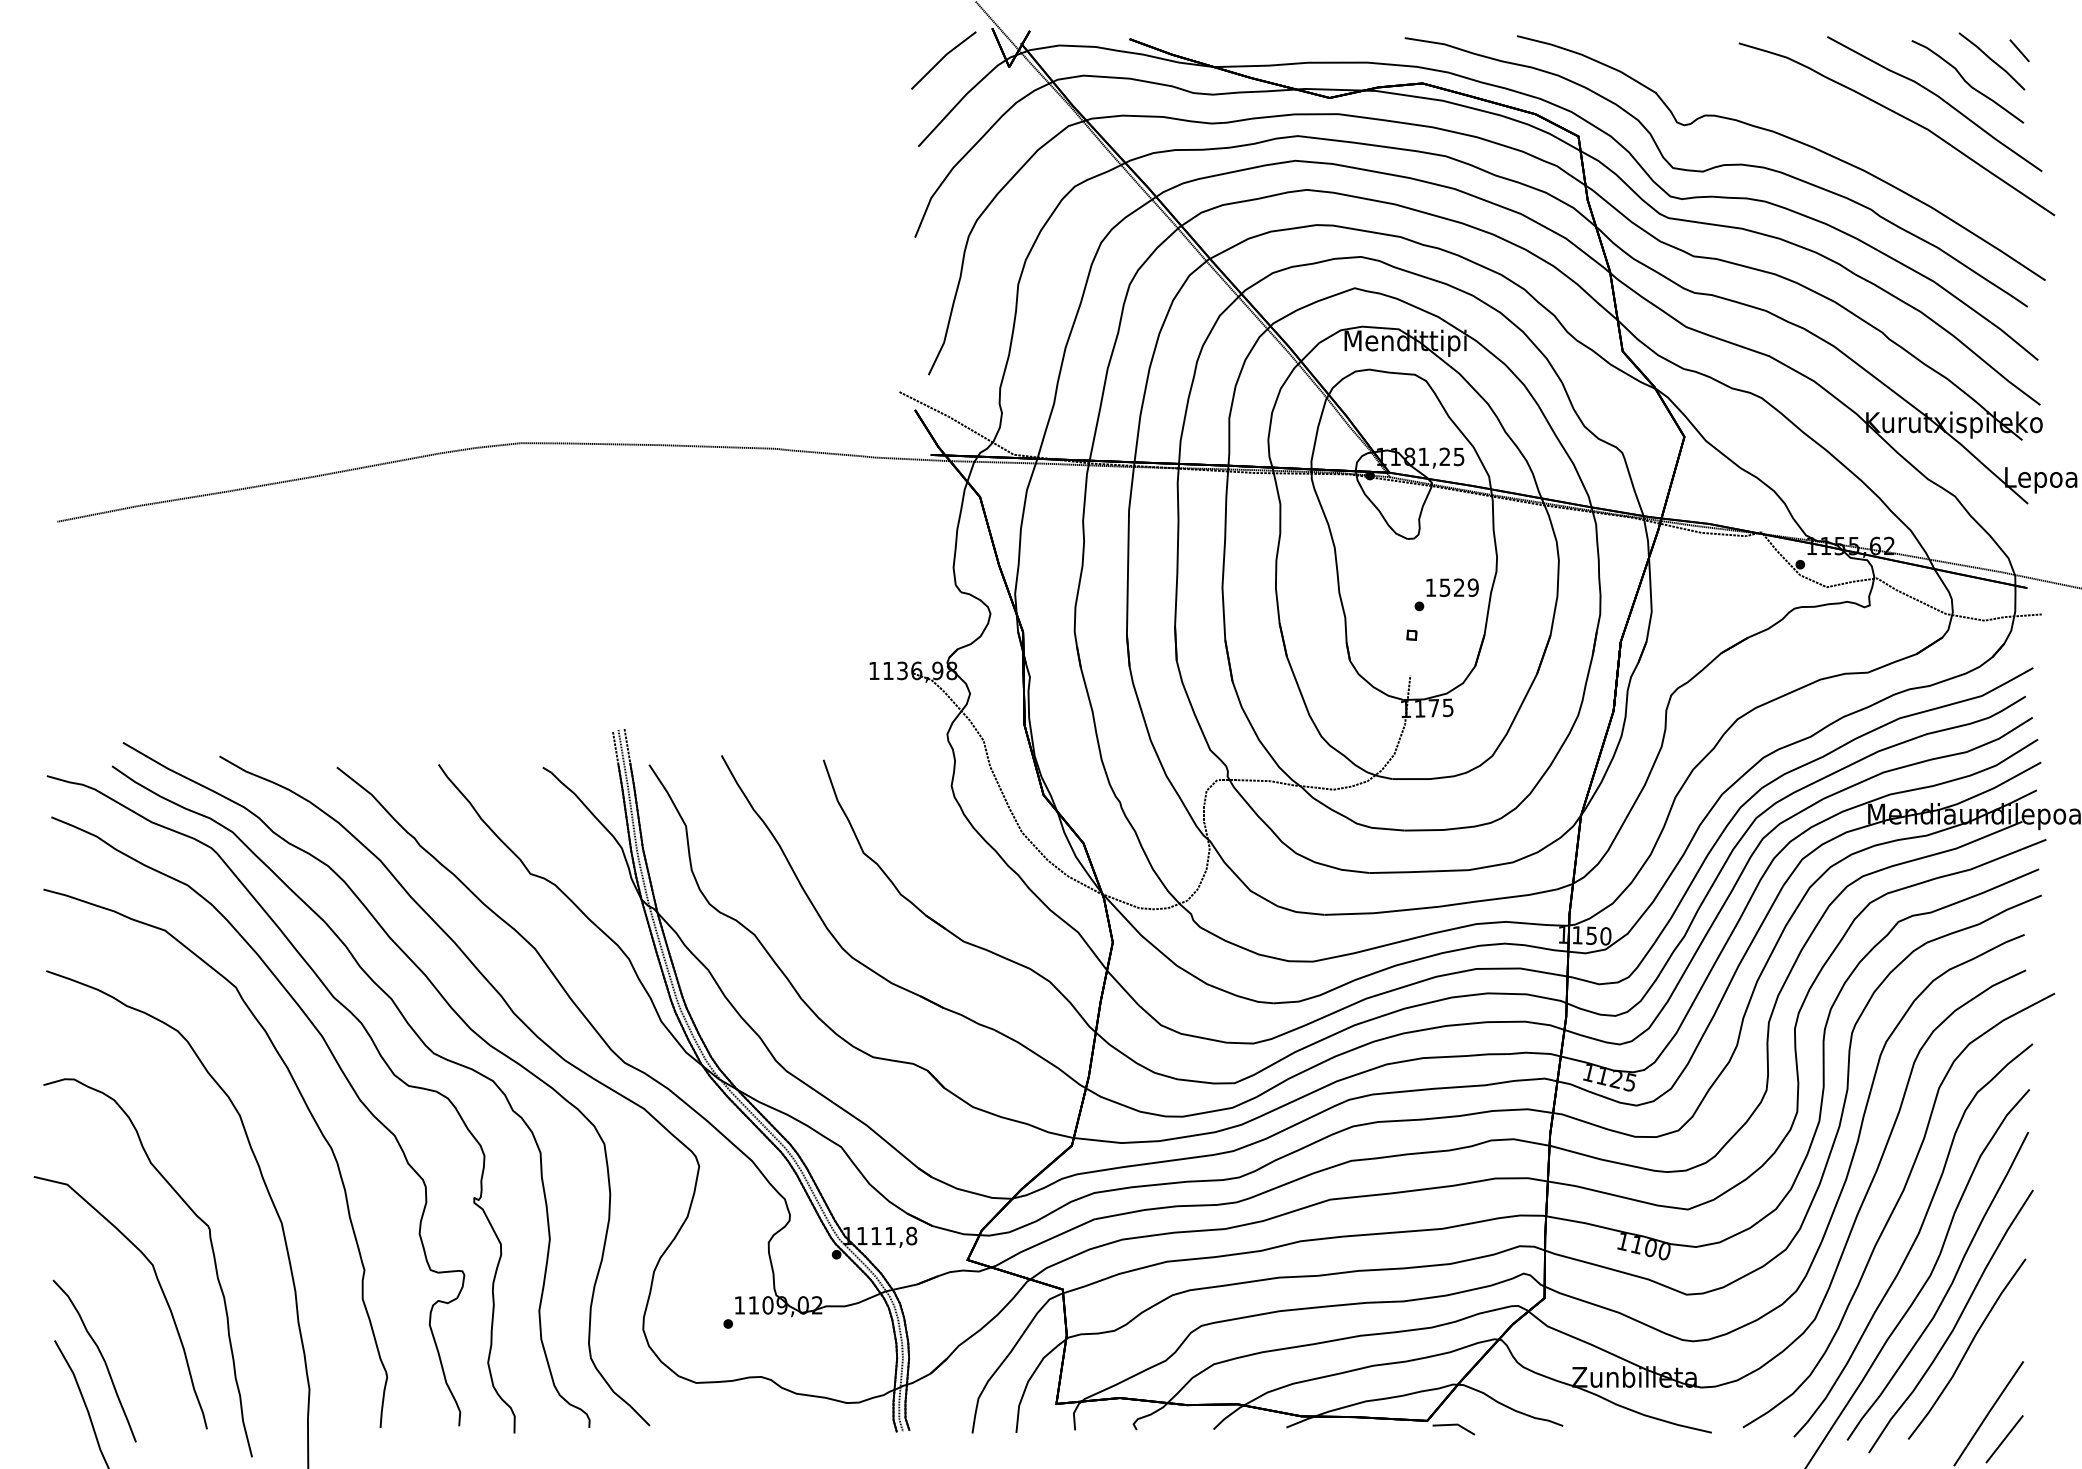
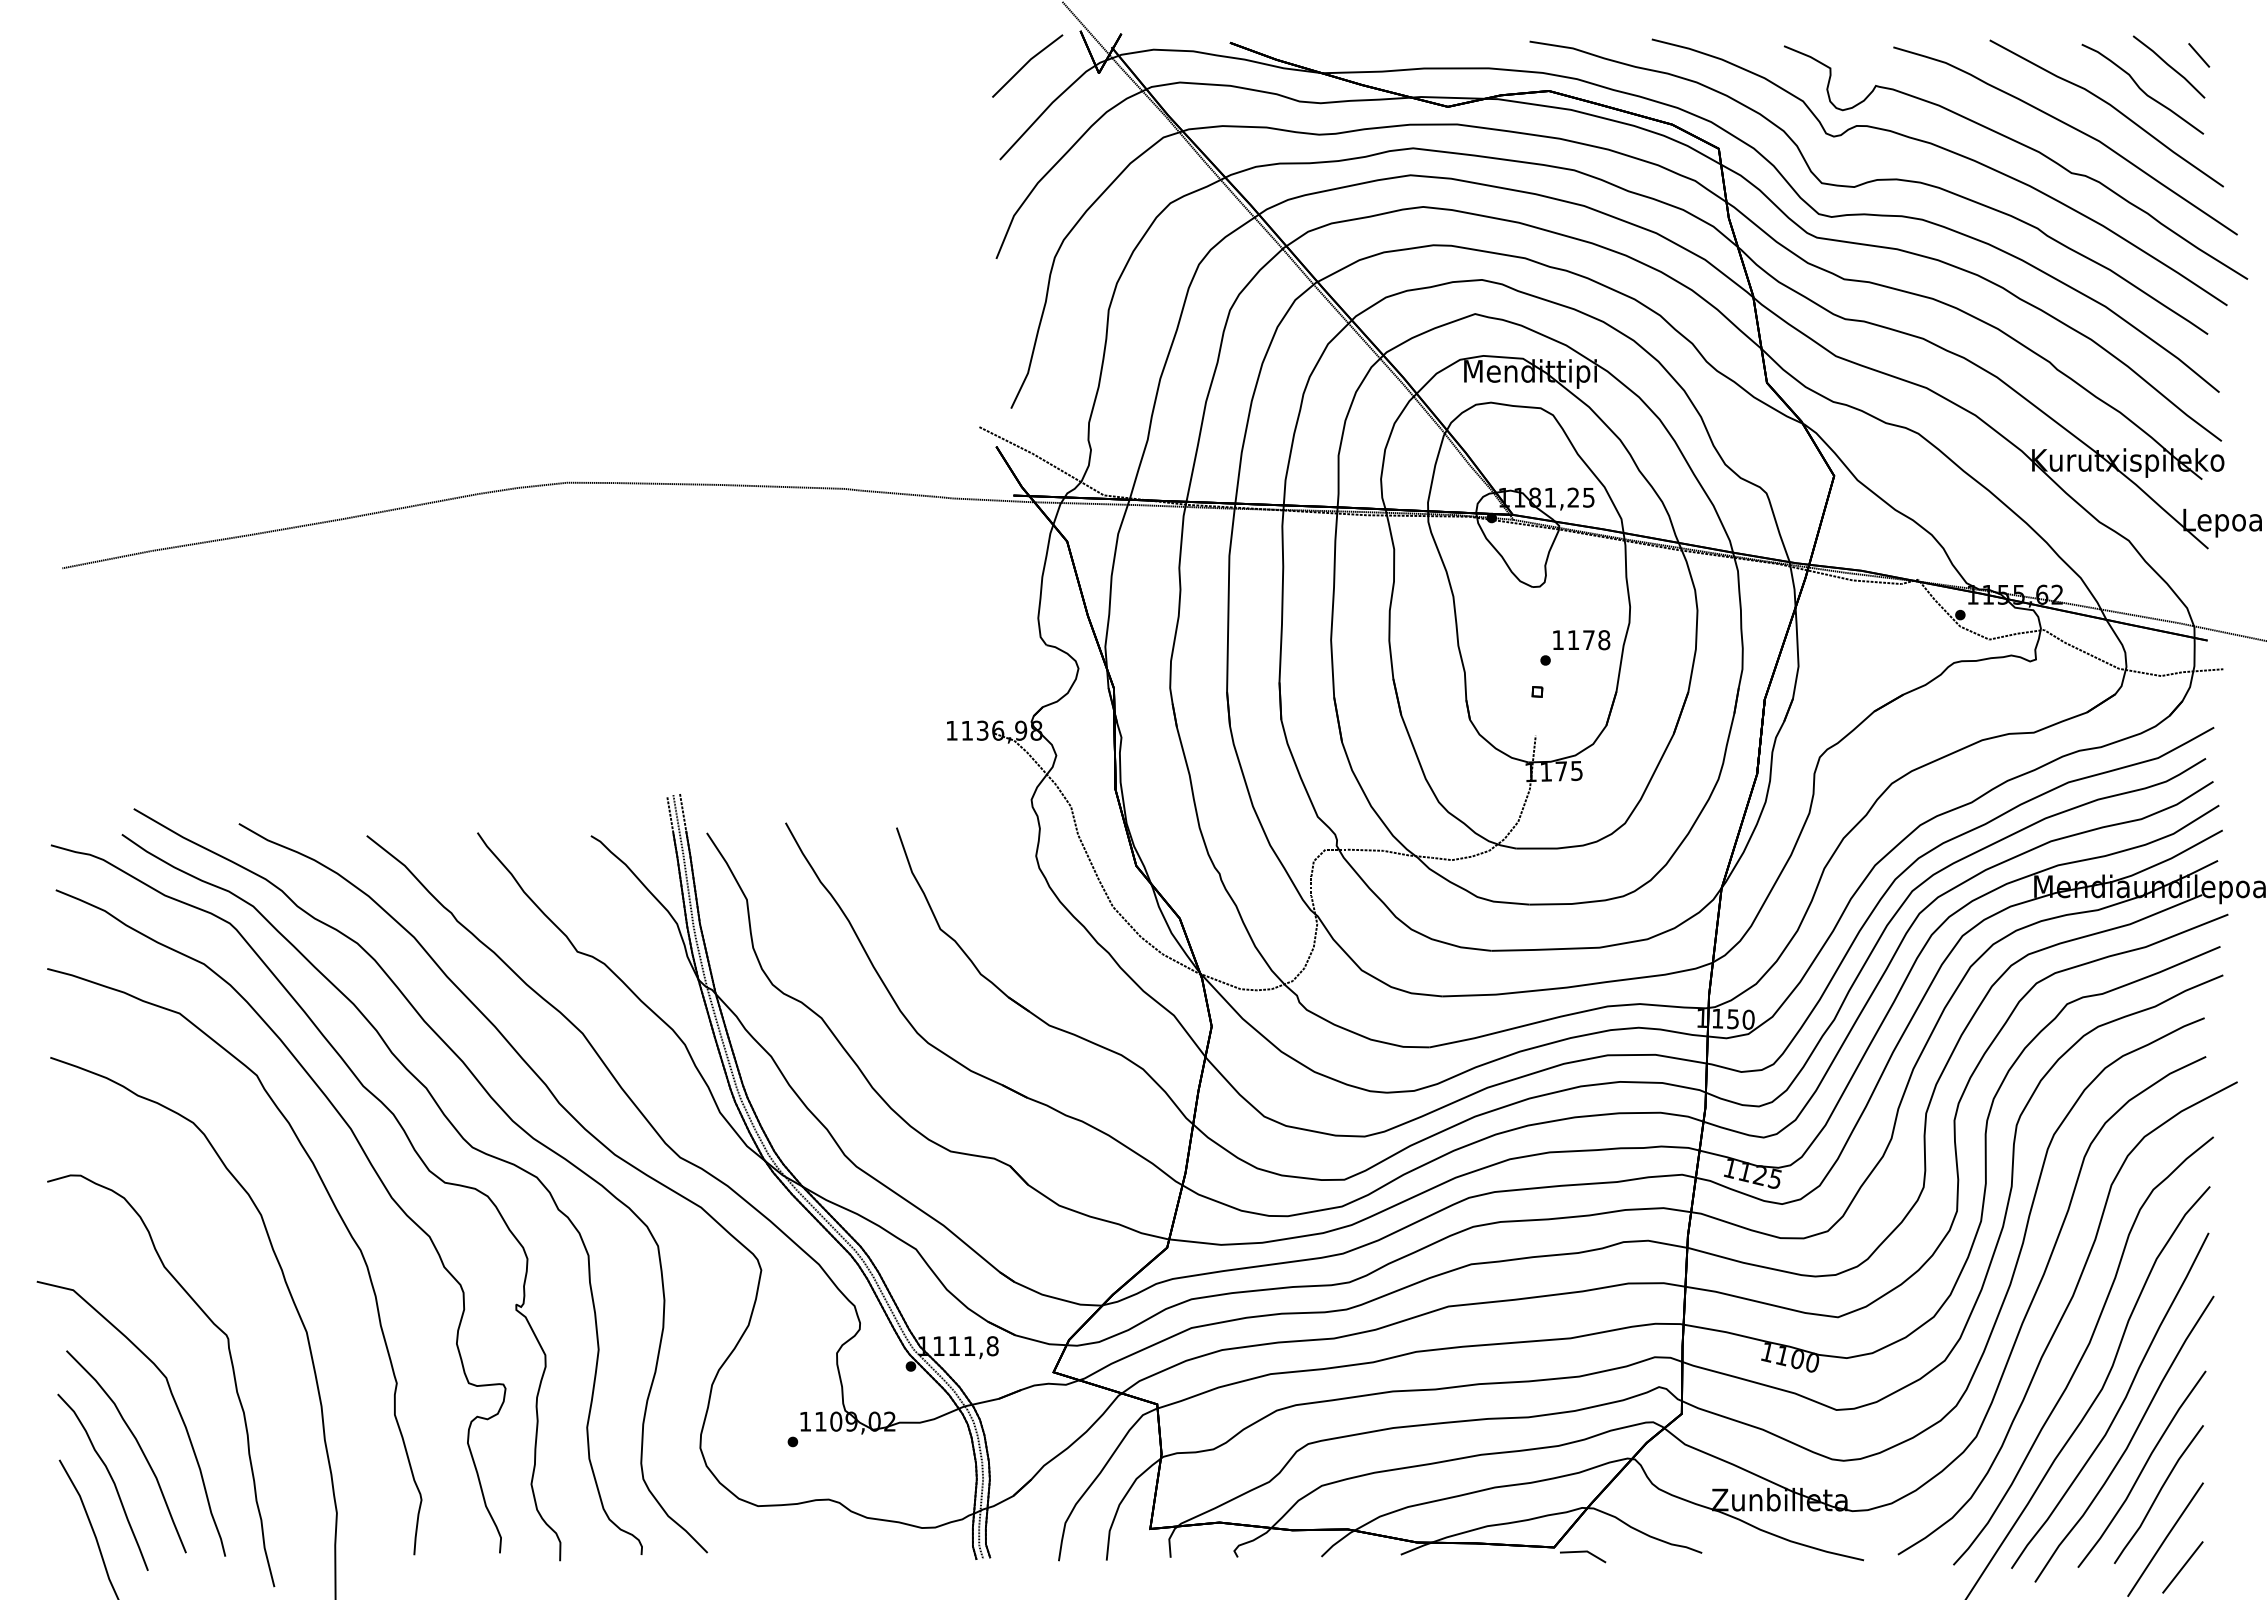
part: (1859, 134) -> (2024, 146), added
text: (1458, 588) -> (1588, 640), 1529 -> 1178
part: (127, 1328) -> (138, 1446), added
part: (1982, 1372) -> (2158, 1494), added

